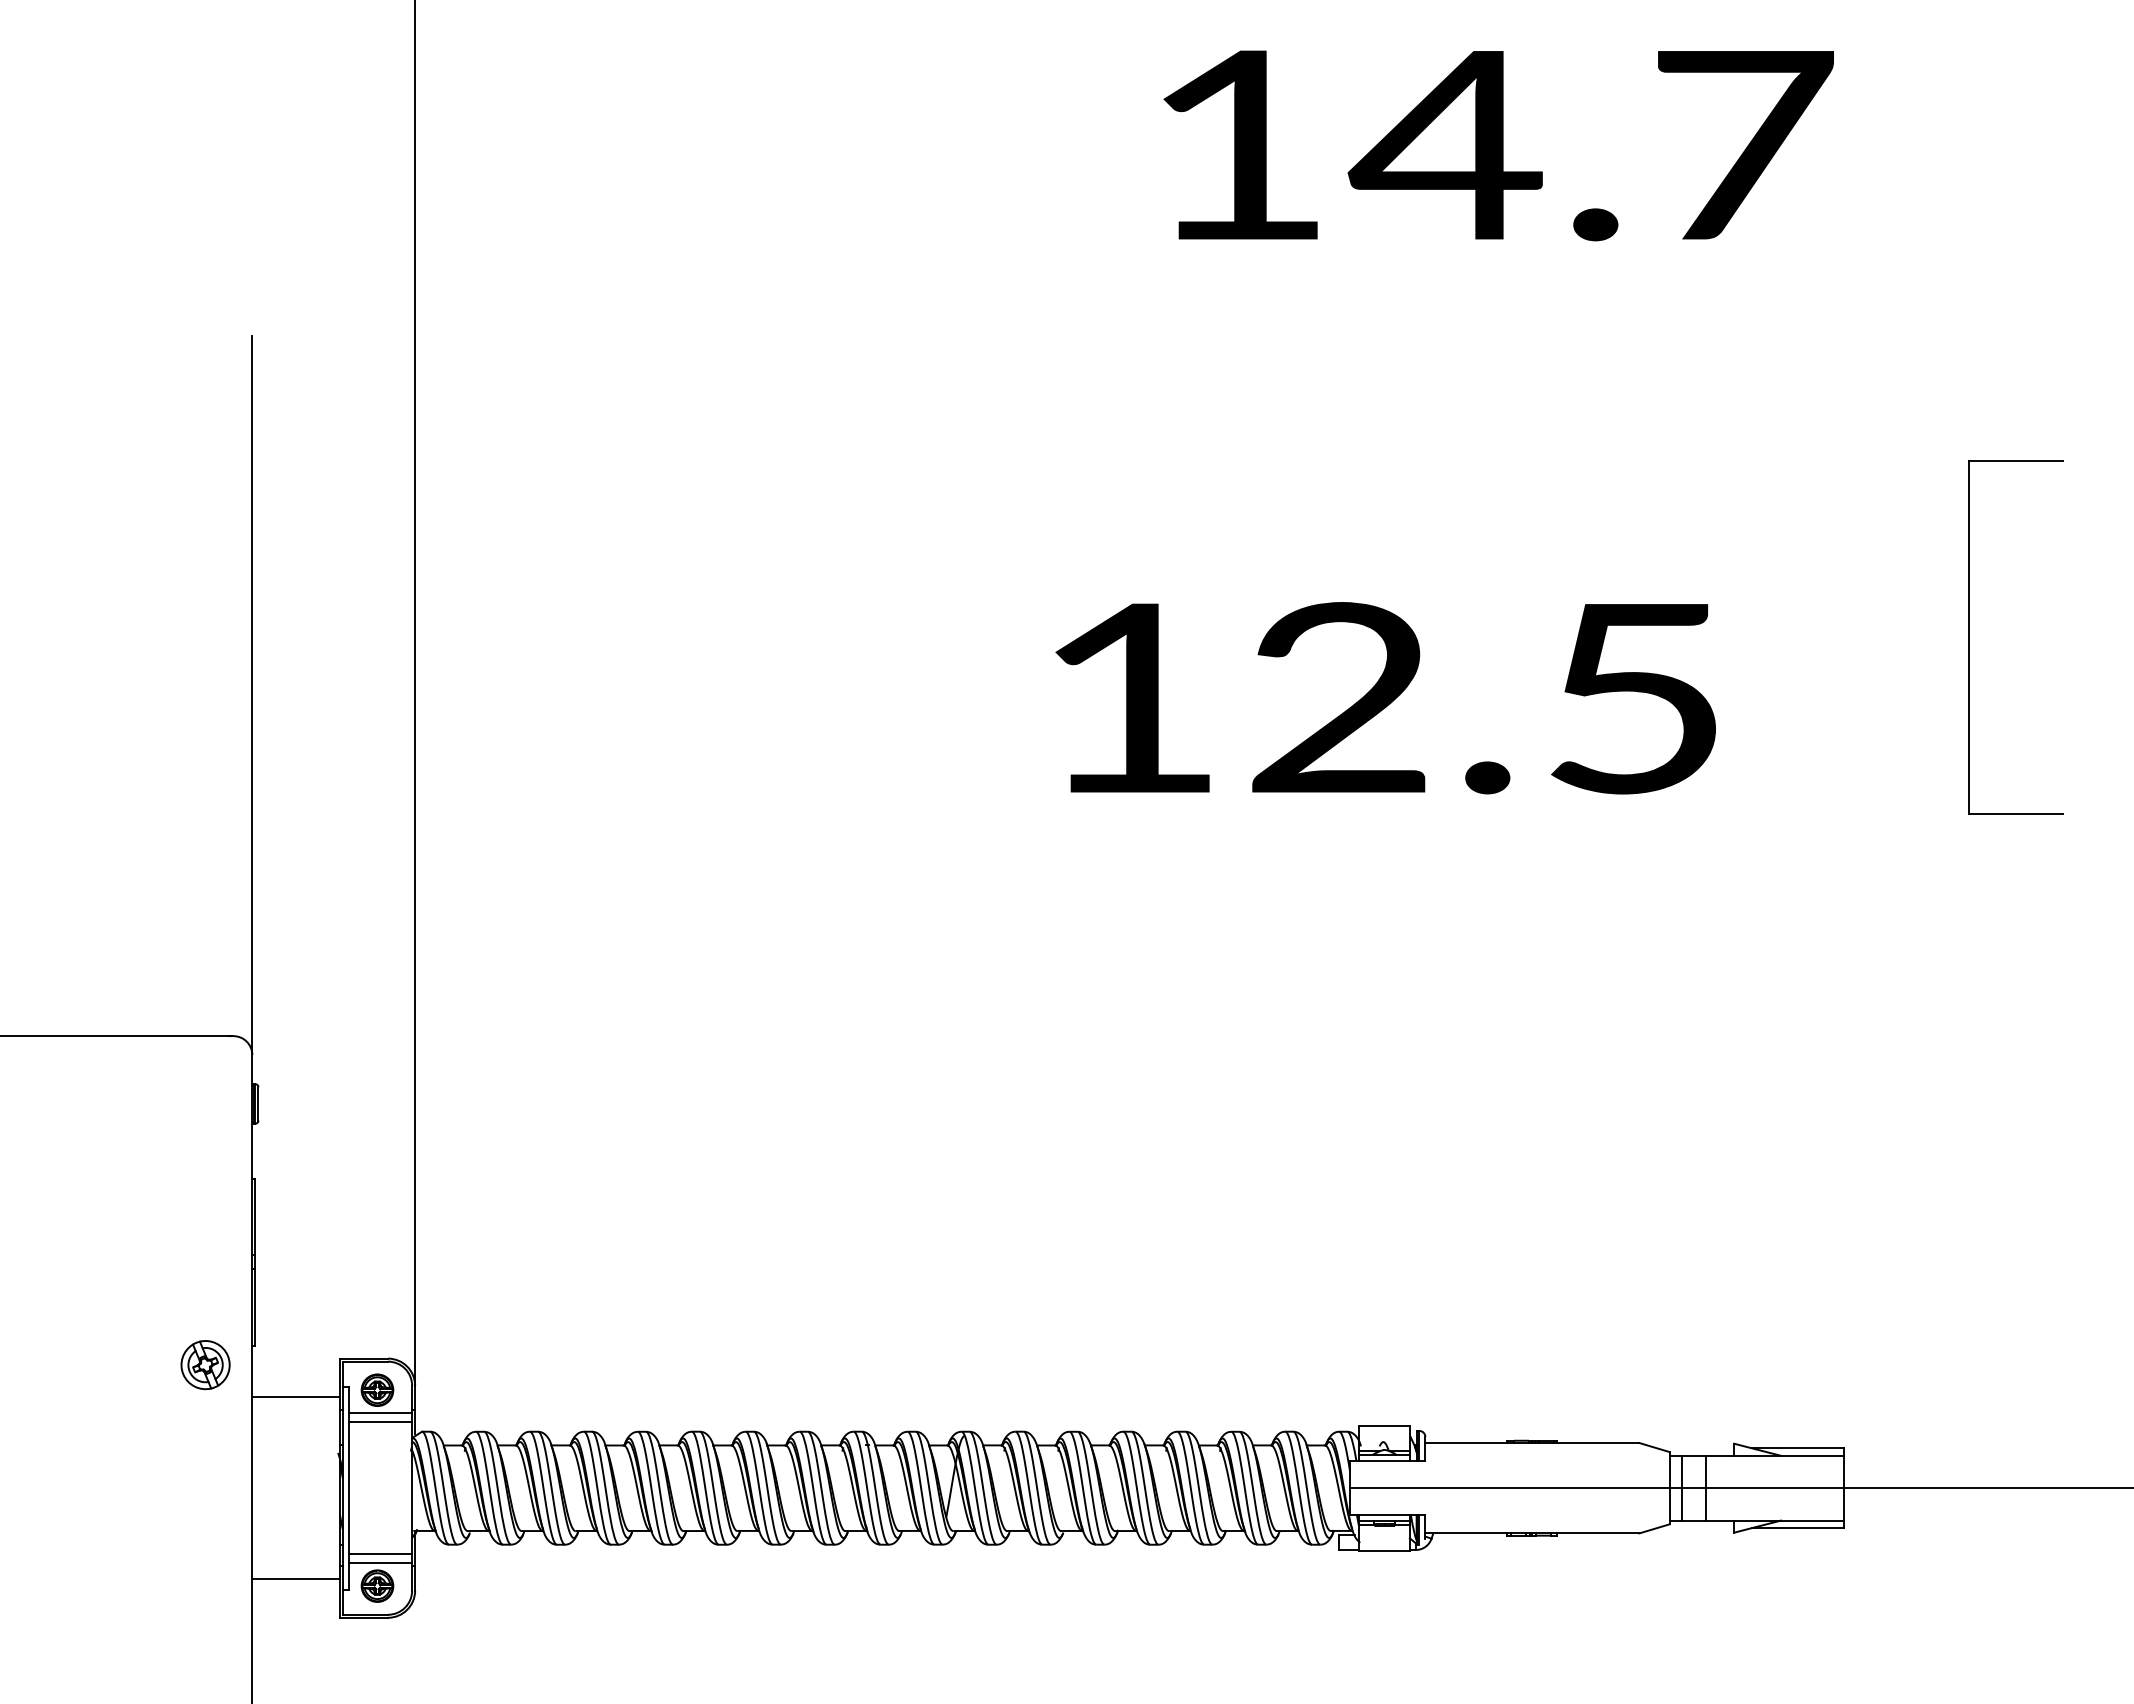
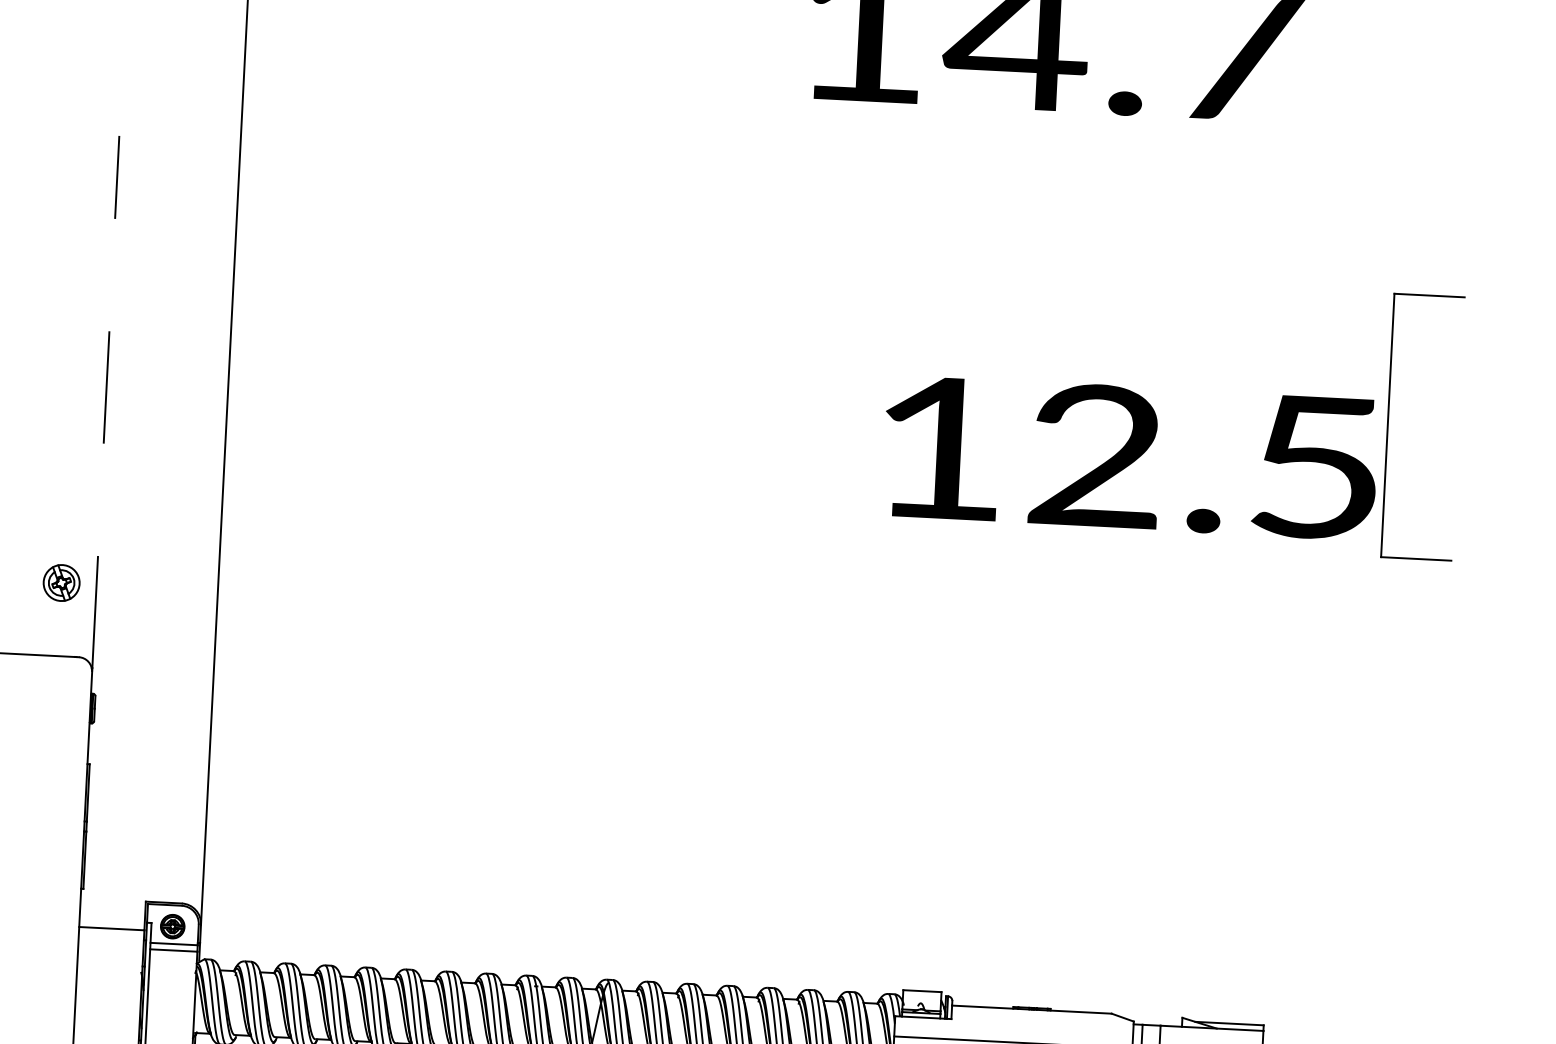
line: (252, 692) -> (105, 401), solid -> dashed
text: (1385, 698) -> (1130, 458), moved
part: (205, 1365) -> (61, 583), moved

